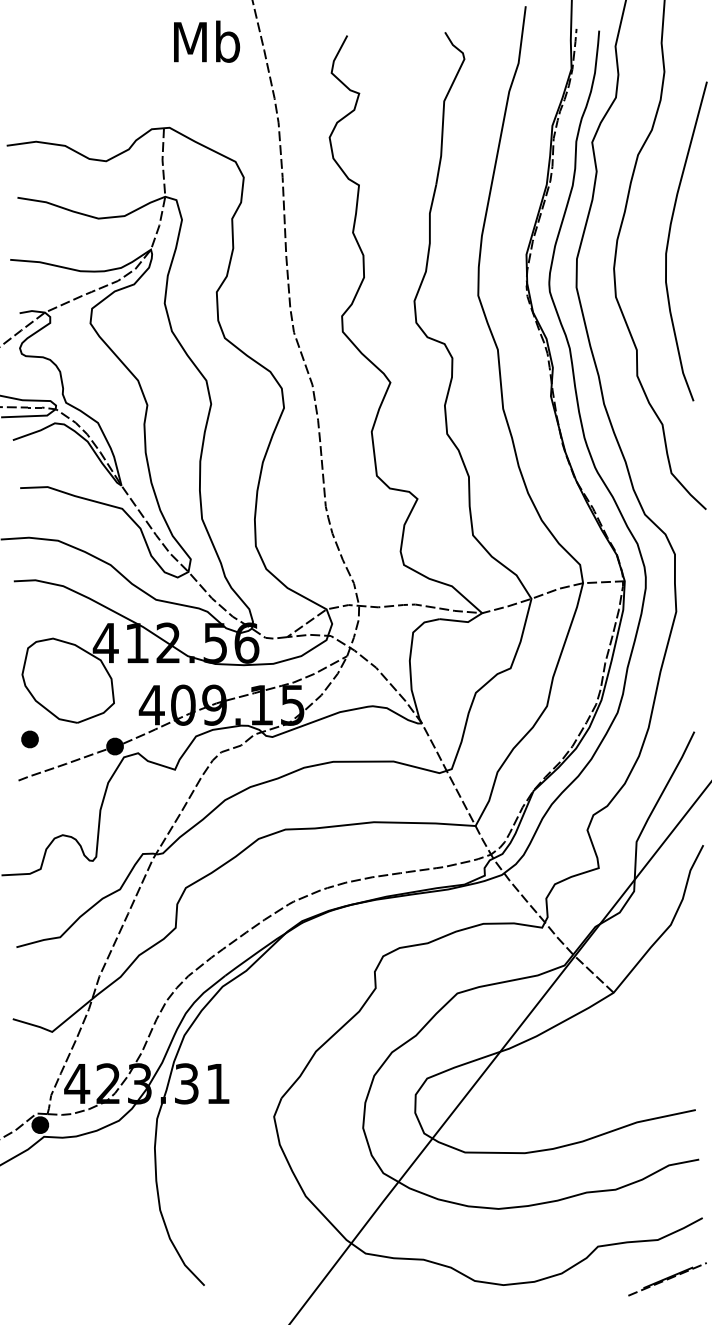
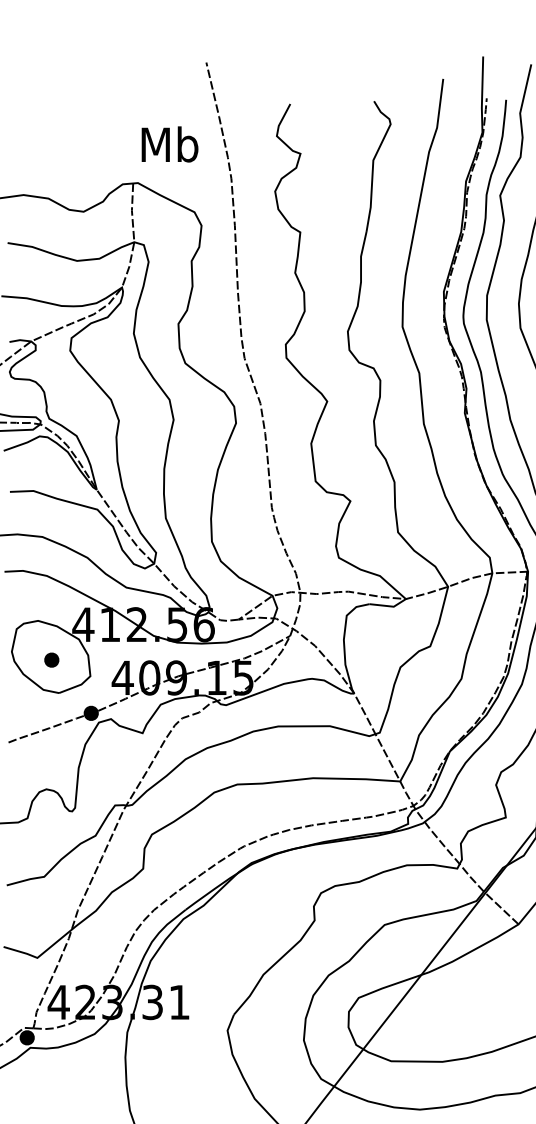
text: (207, 41) -> (170, 144), moved
part: (29, 739) -> (51, 660), moved

